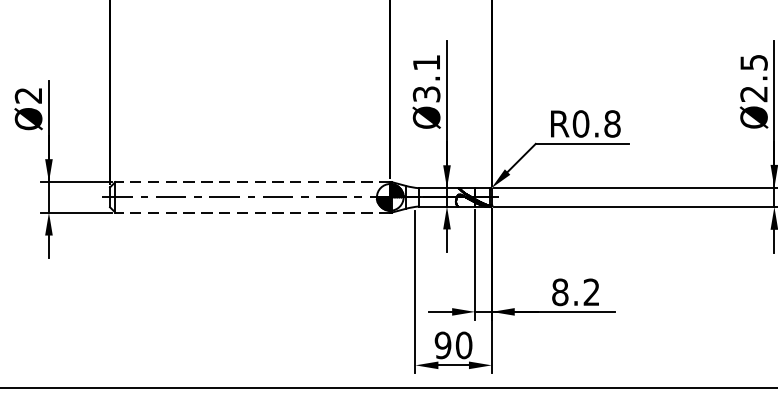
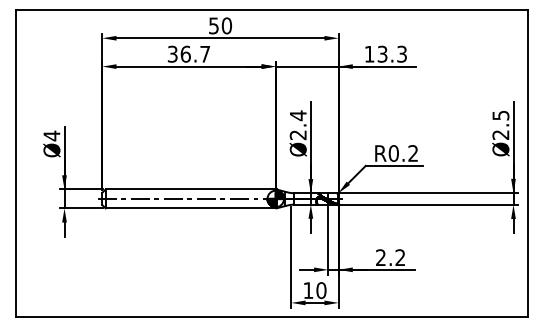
text: (427, 77) -> (298, 124), Ø3.1 -> Ø2.4
text: (27, 94) -> (51, 135), Ø2 -> Ø4
text: (612, 123) -> (413, 153), R0.8 -> R0.2
line: (252, 182) -> (190, 189), dashed -> solid
line: (252, 212) -> (190, 208), dashed -> solid
text: (561, 291) -> (381, 257), 8.2 -> 2.2
text: (443, 345) -> (308, 290), 90 -> 10

